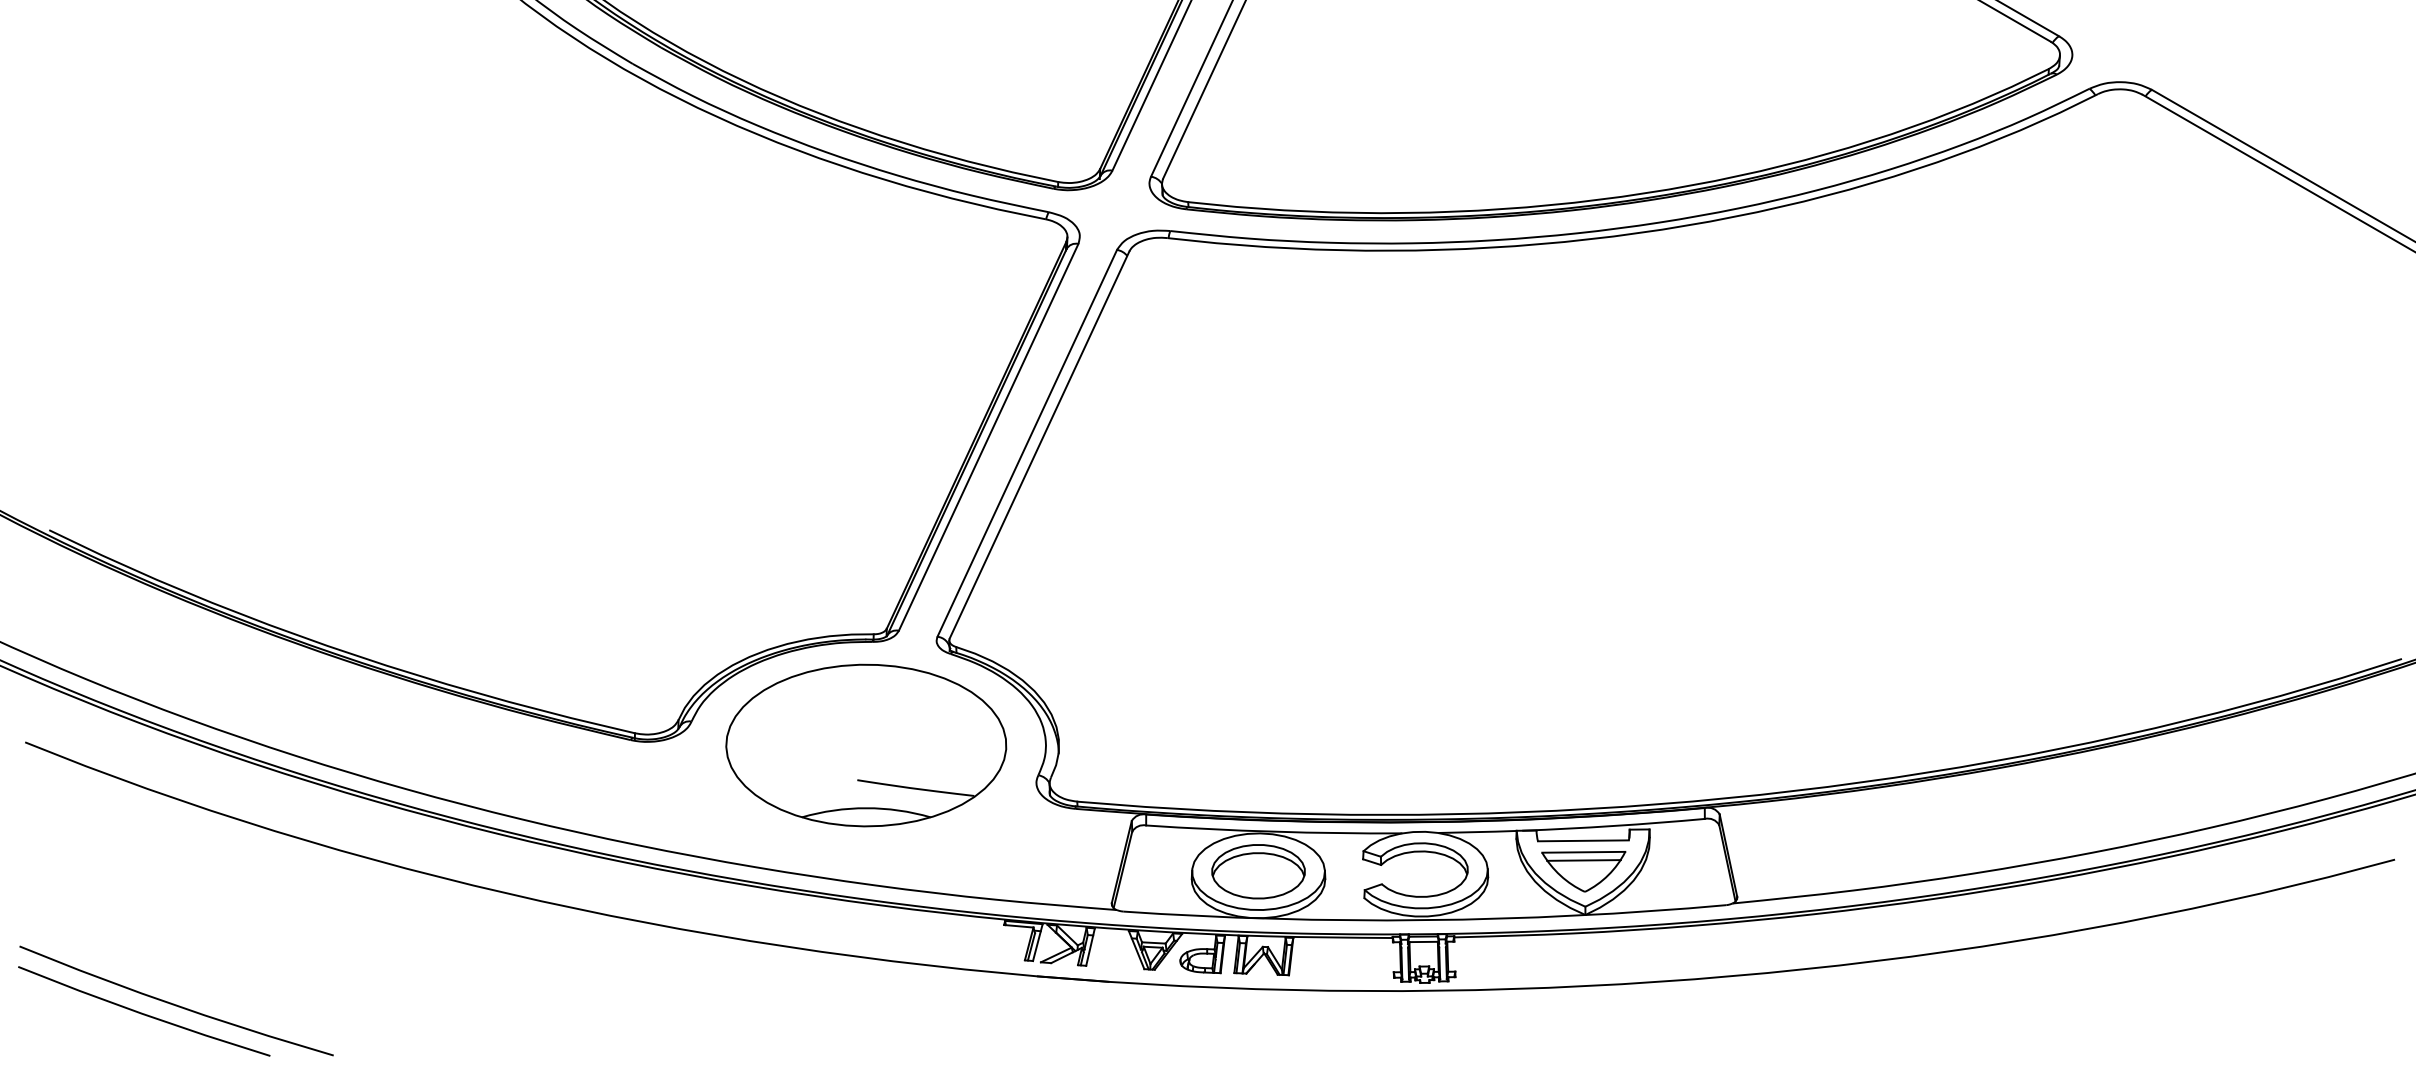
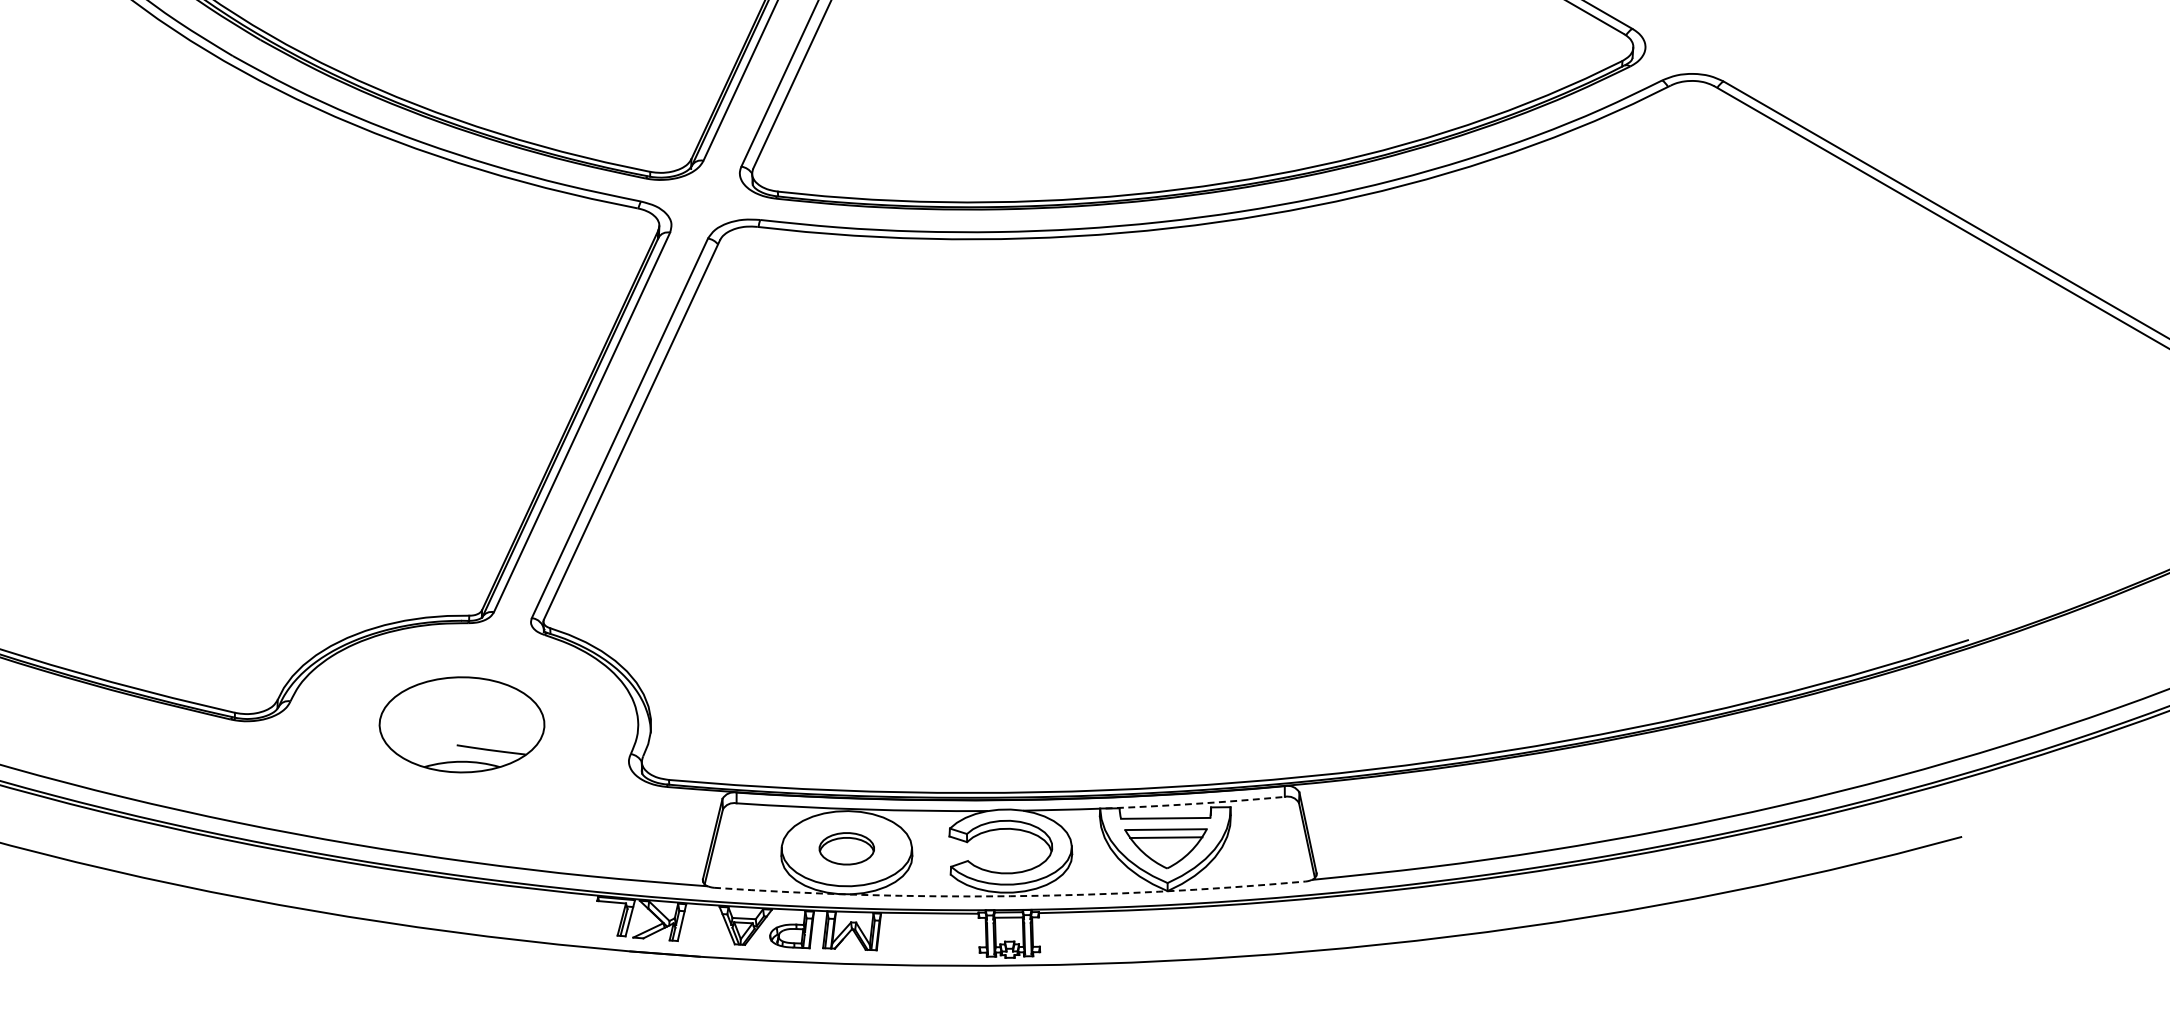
part: (866, 745) -> (462, 724), size x0.6
arc: (1613, 826) -> (1195, 804), solid -> dashed
part: (1258, 871) -> (846, 848), size x0.6
arc: (1424, 920) -> (1009, 896), solid -> dashed

